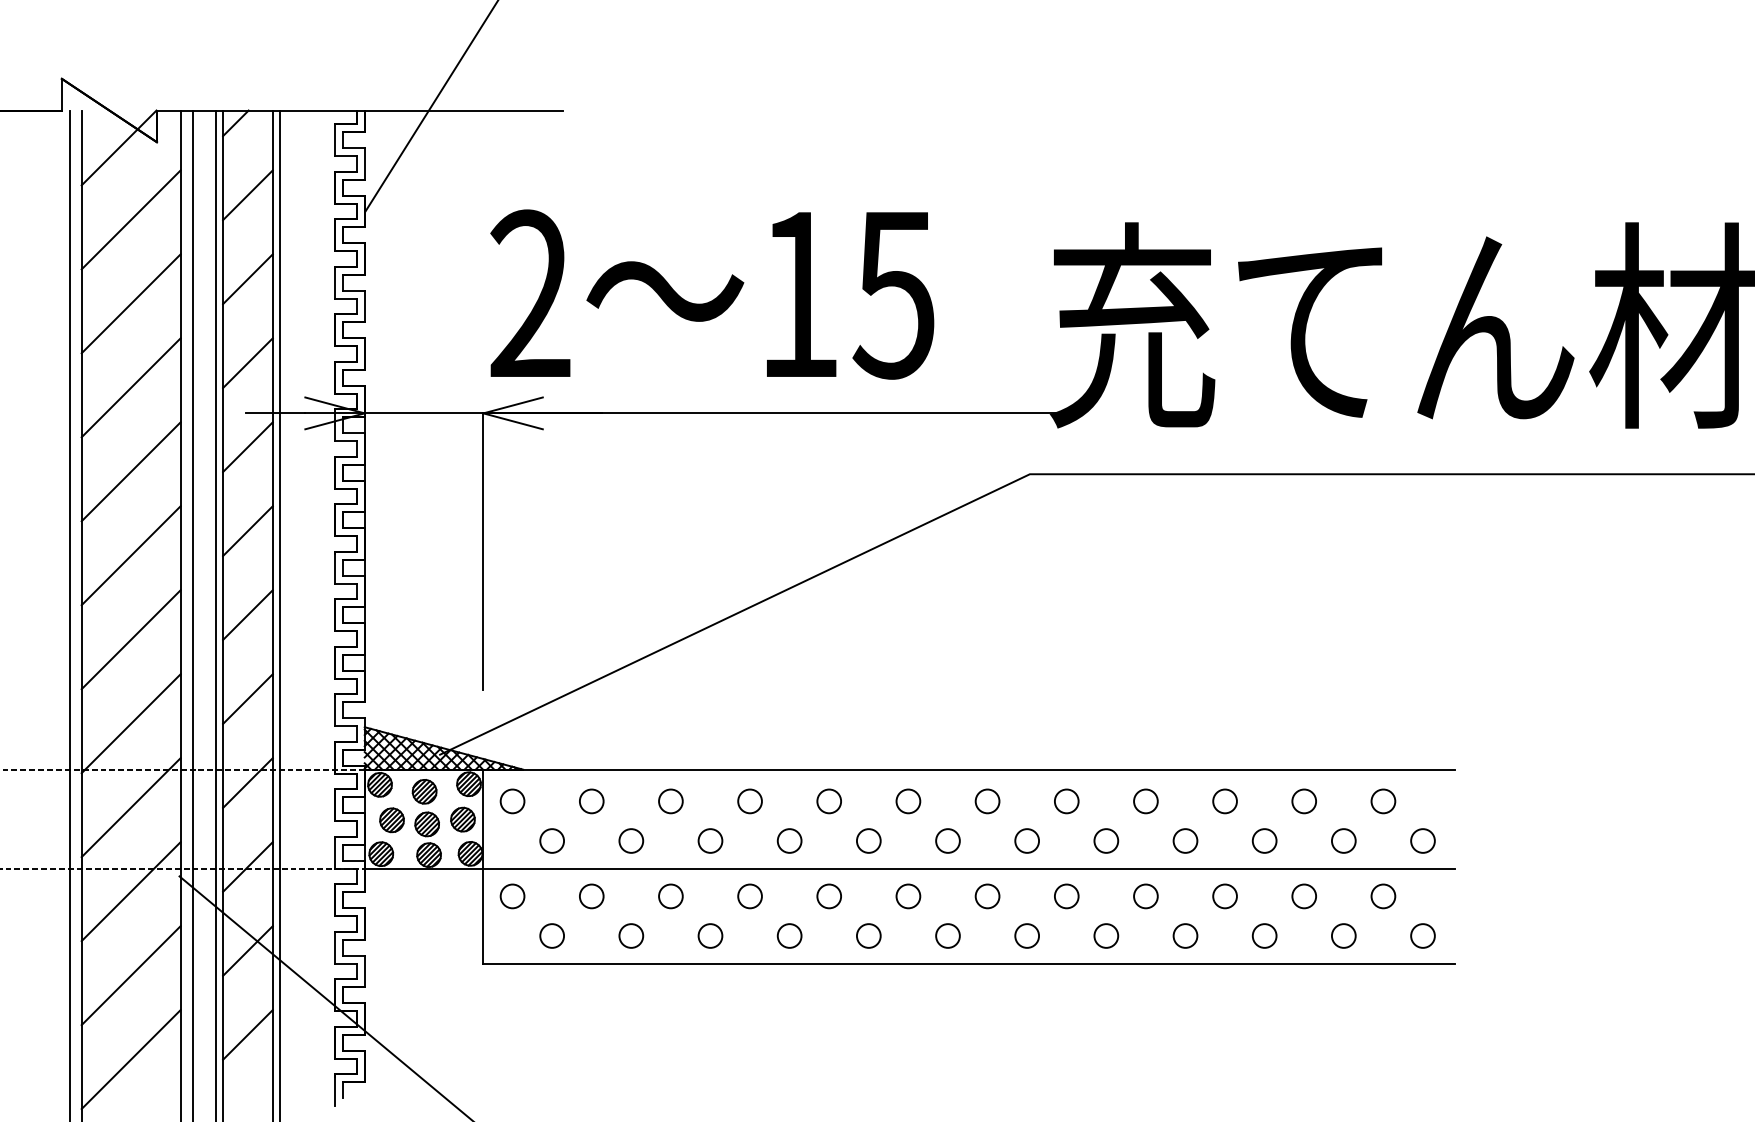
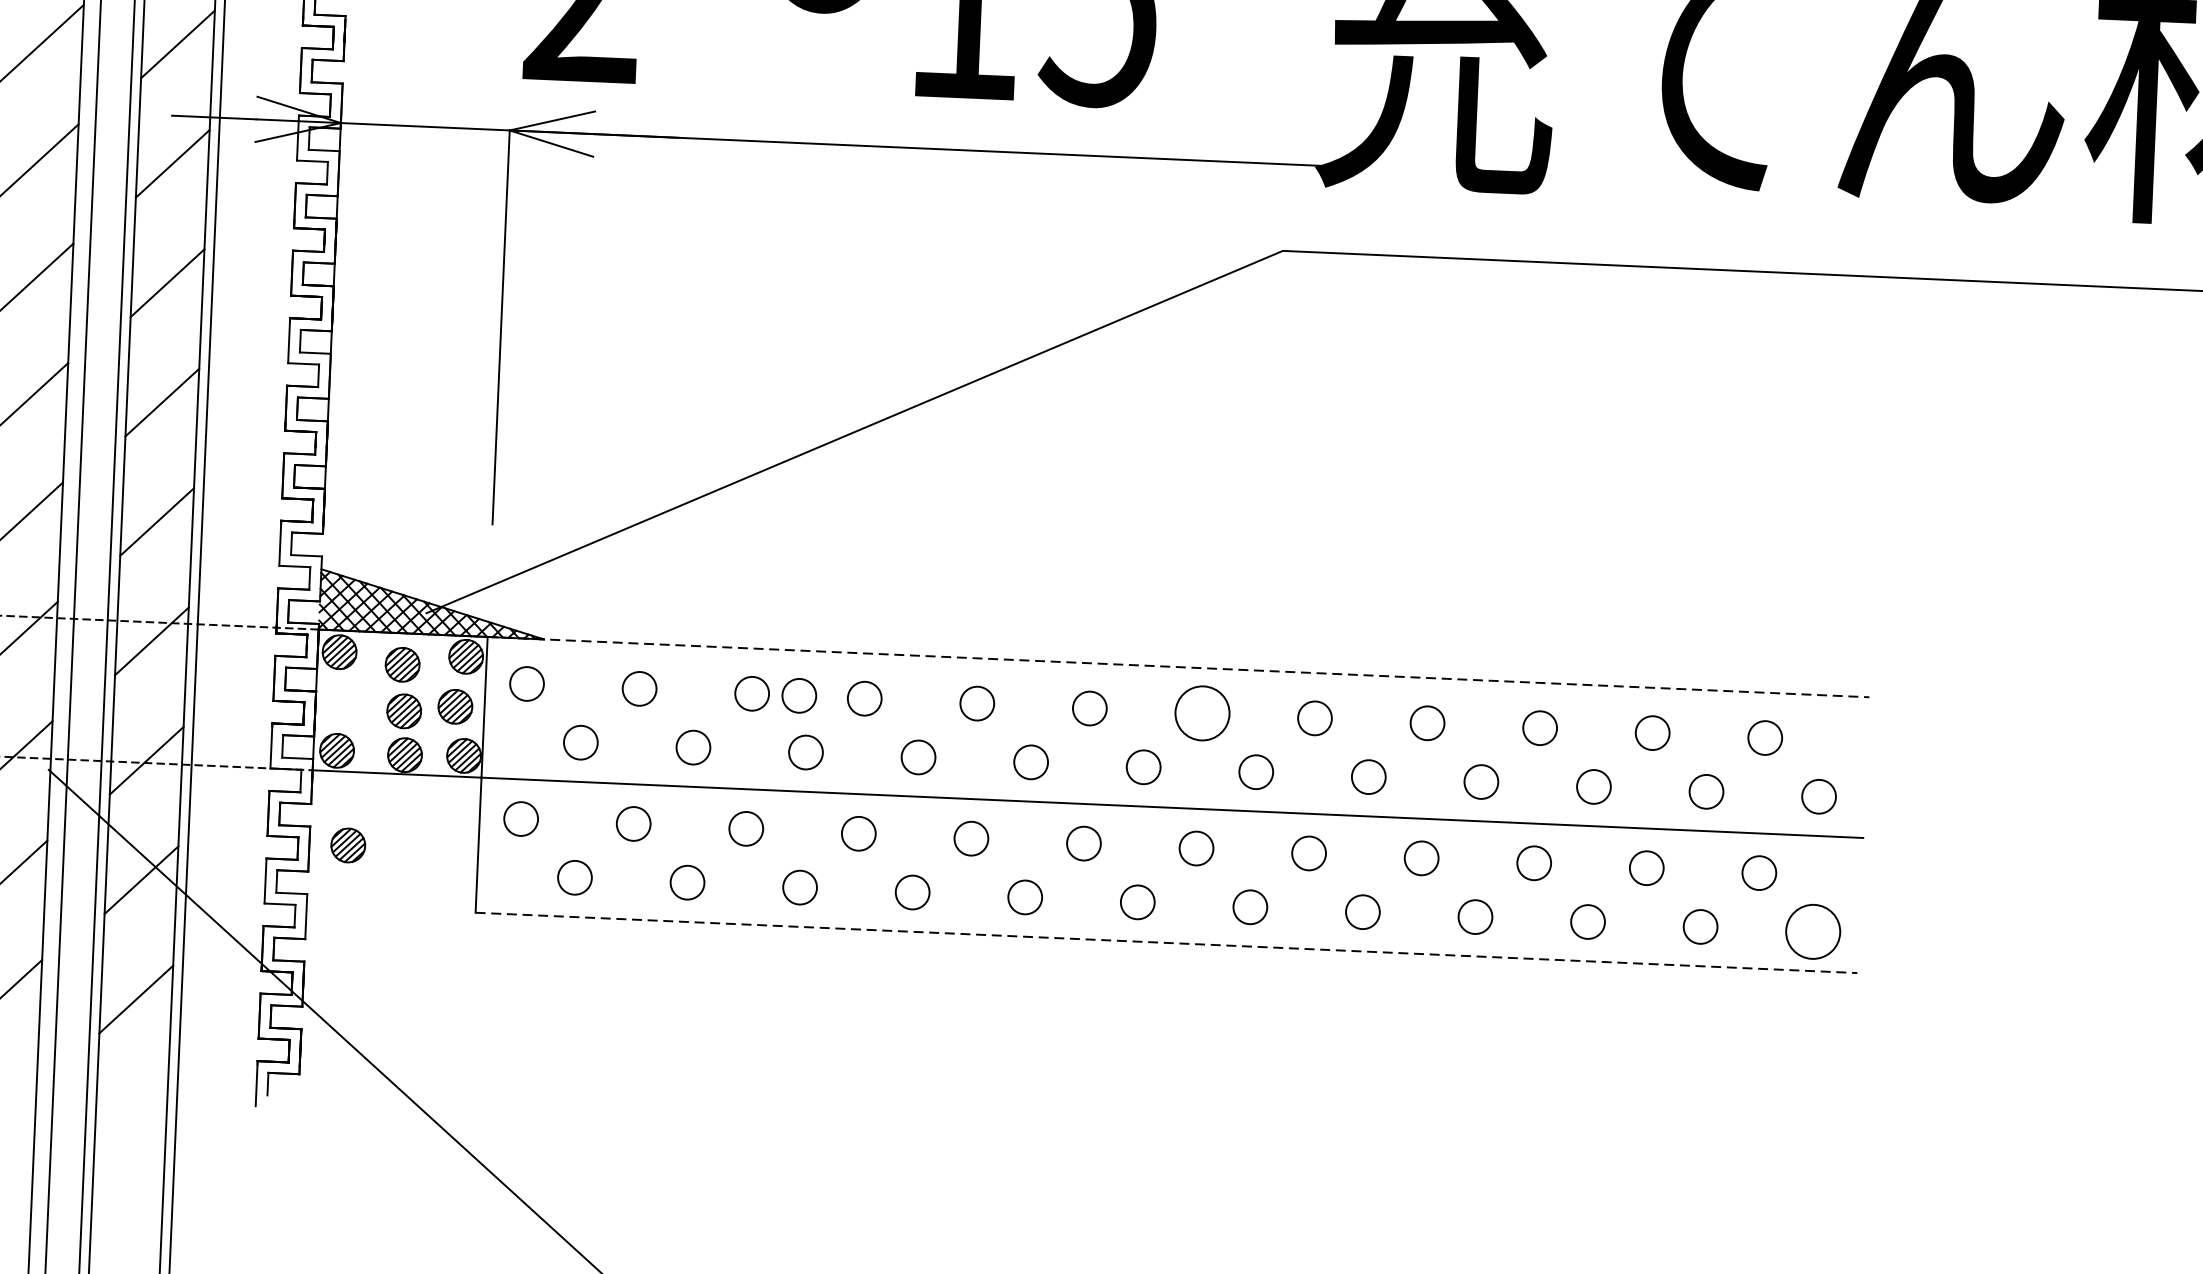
line: (969, 769) -> (1178, 666), solid -> dashed
circle: (703, 801) -> (798, 695), added
circle: (987, 801) -> (1202, 713), size x1.6
part: (391, 820) -> (347, 845), moved
circle: (1422, 935) -> (1812, 931), size x1.6
line: (969, 963) -> (1166, 942), solid -> dashed

